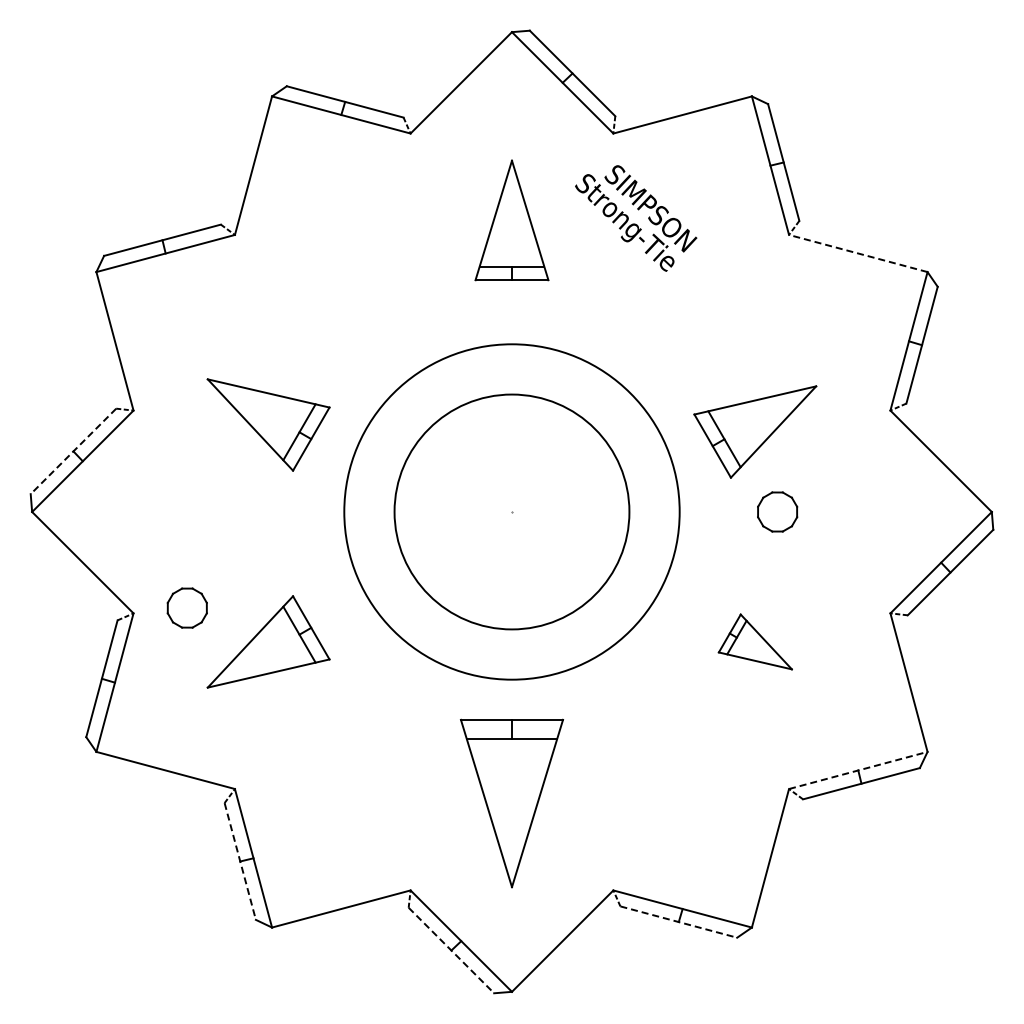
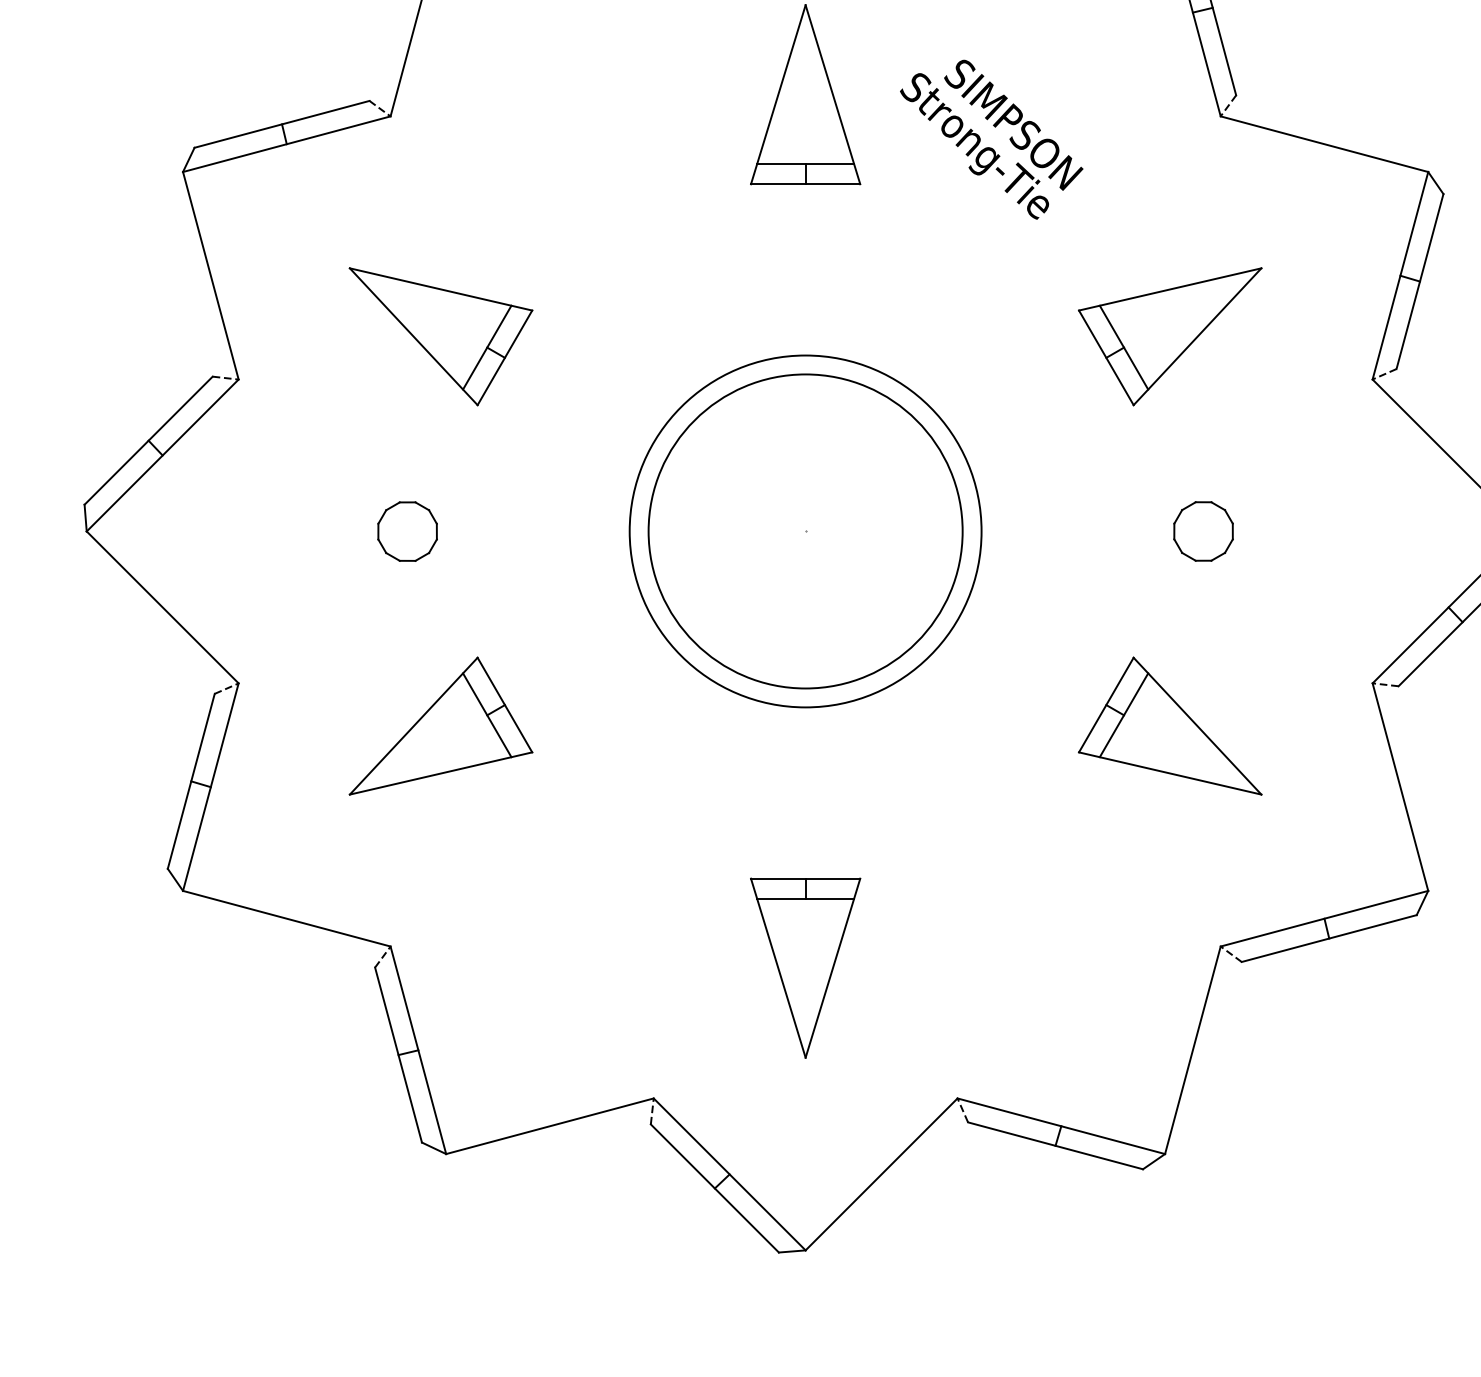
text: (636, 218) -> (992, 139), moved
line: (858, 253) -> (1324, 144), dashed -> solid
part: (268, 424) -> (440, 335), moved
part: (755, 431) -> (1170, 335), moved
line: (73, 451) -> (148, 440), dashed -> solid
circle: (511, 511) -> (804, 530), size x0.62
part: (186, 607) -> (406, 530), moved
part: (755, 641) -> (1170, 725), size x1.67
line: (858, 770) -> (1324, 918), dashed -> solid
part: (511, 803) -> (804, 968), size x0.71
line: (240, 861) -> (398, 1055), dashed -> solid
line: (679, 922) -> (1056, 1146), dashed -> solid
line: (451, 950) -> (715, 1188), dashed -> solid

